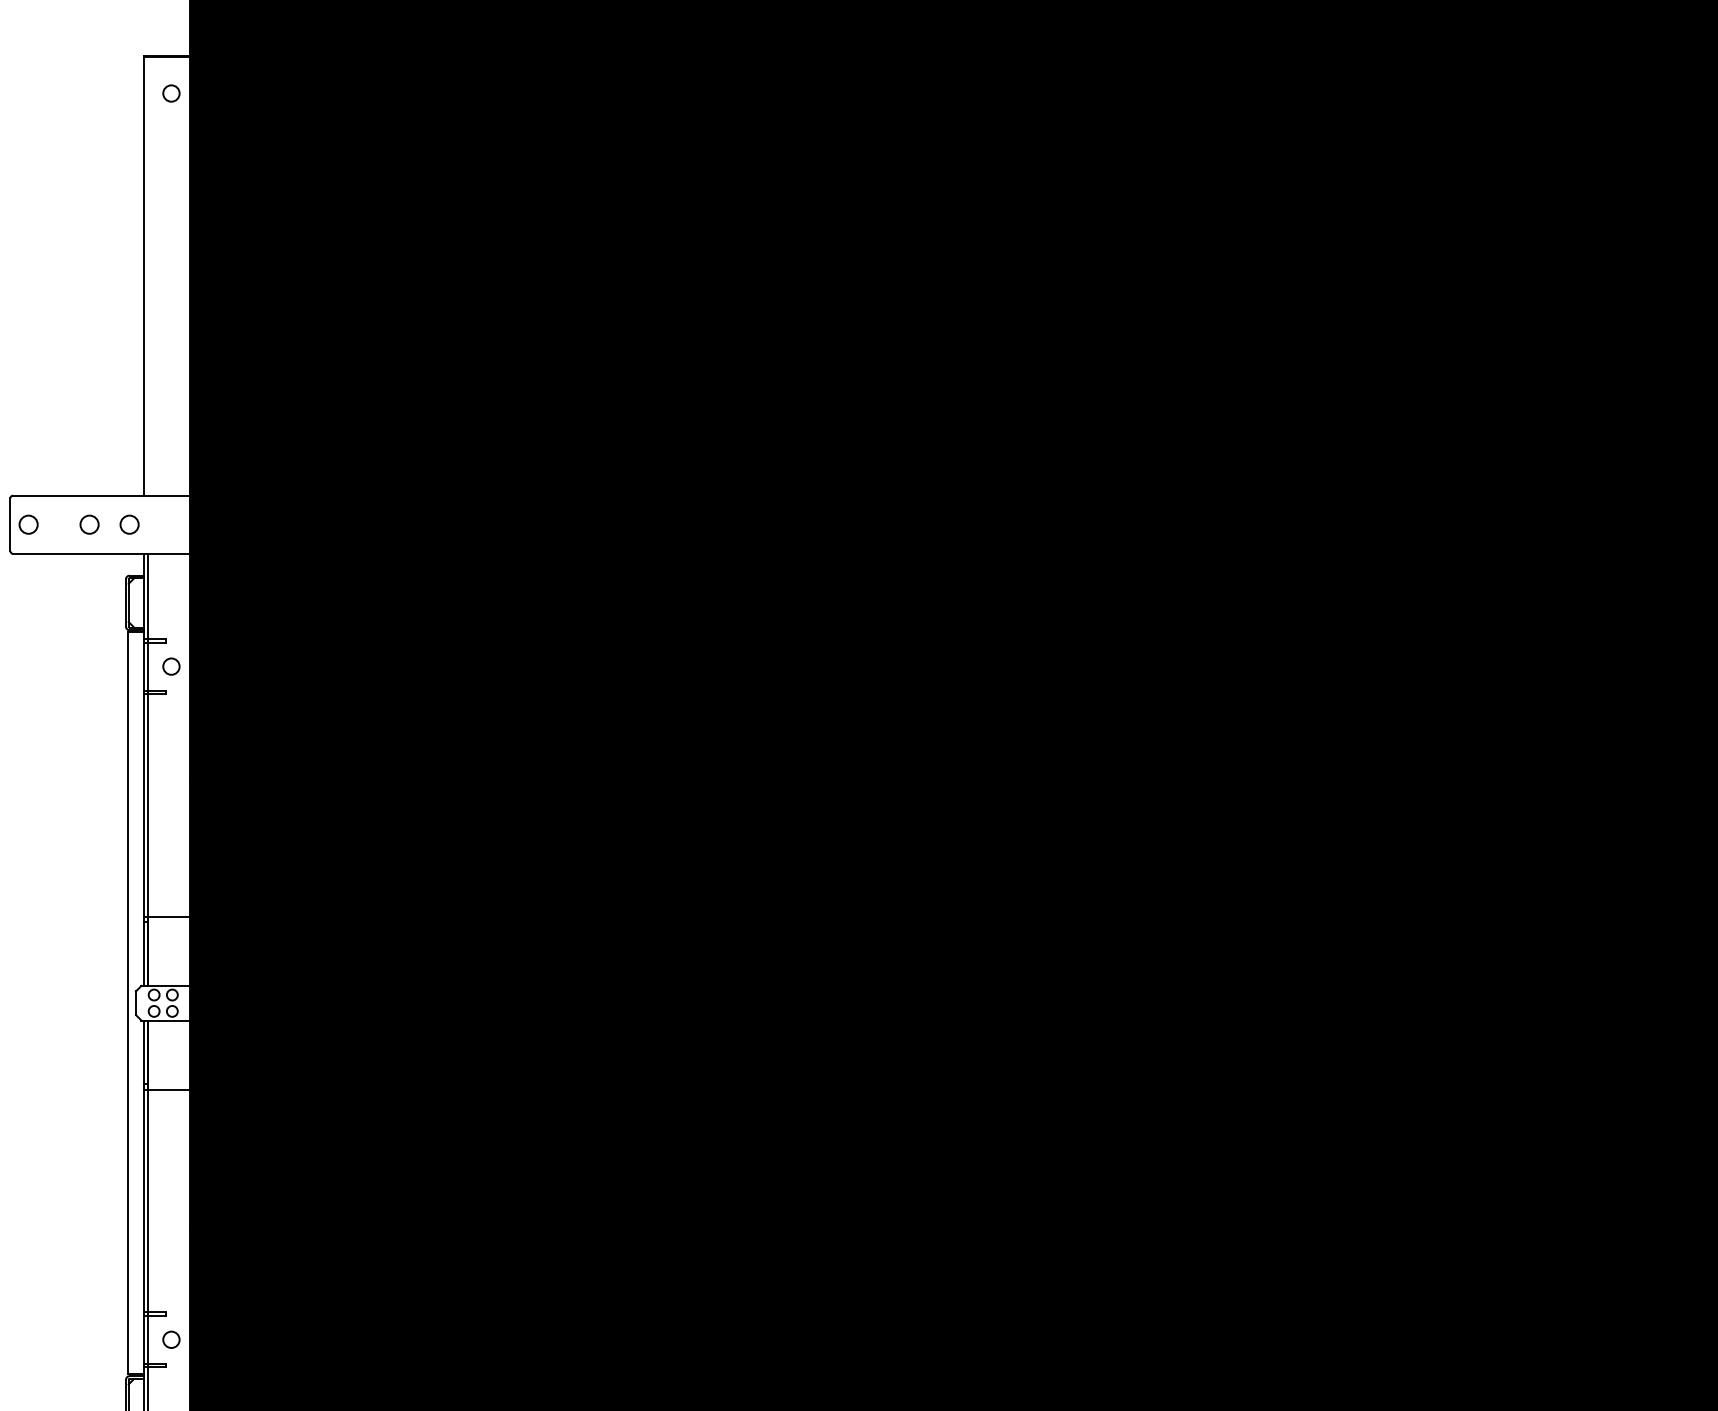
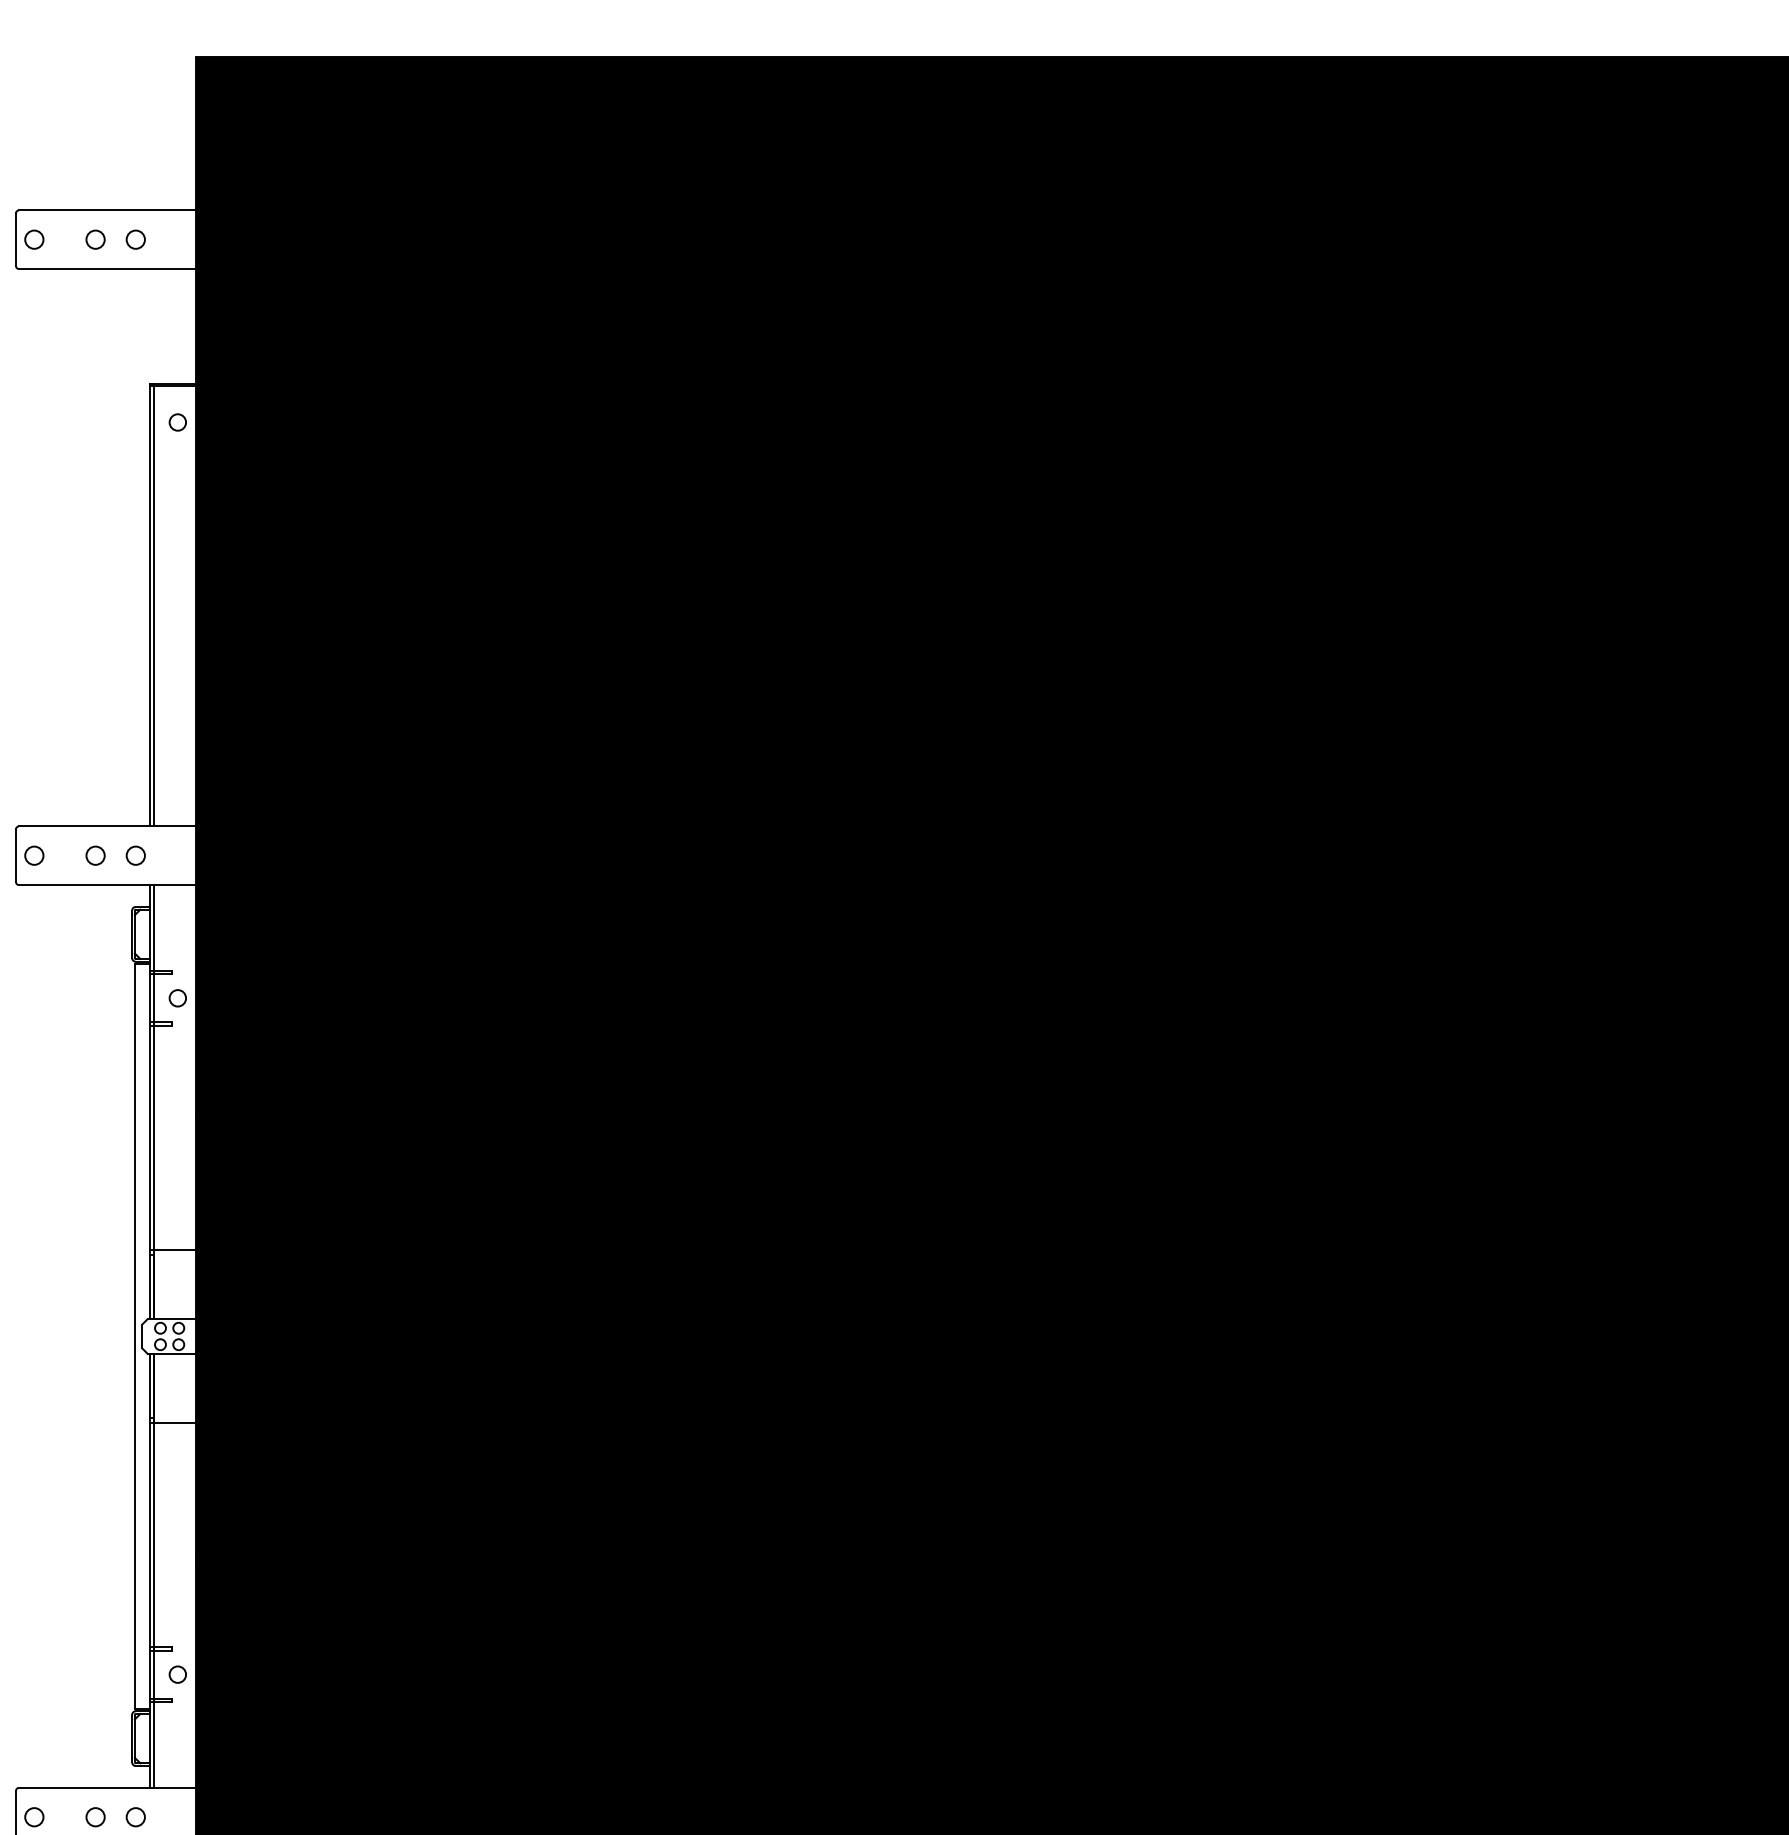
line: (148, 275) -> (154, 605), added

